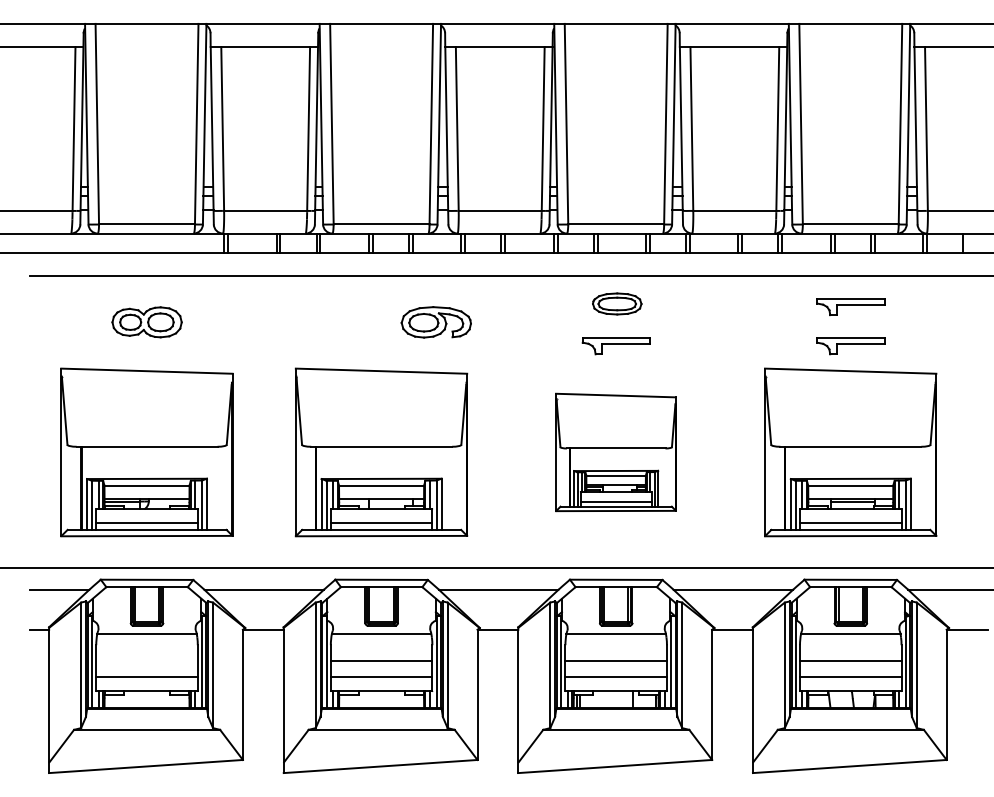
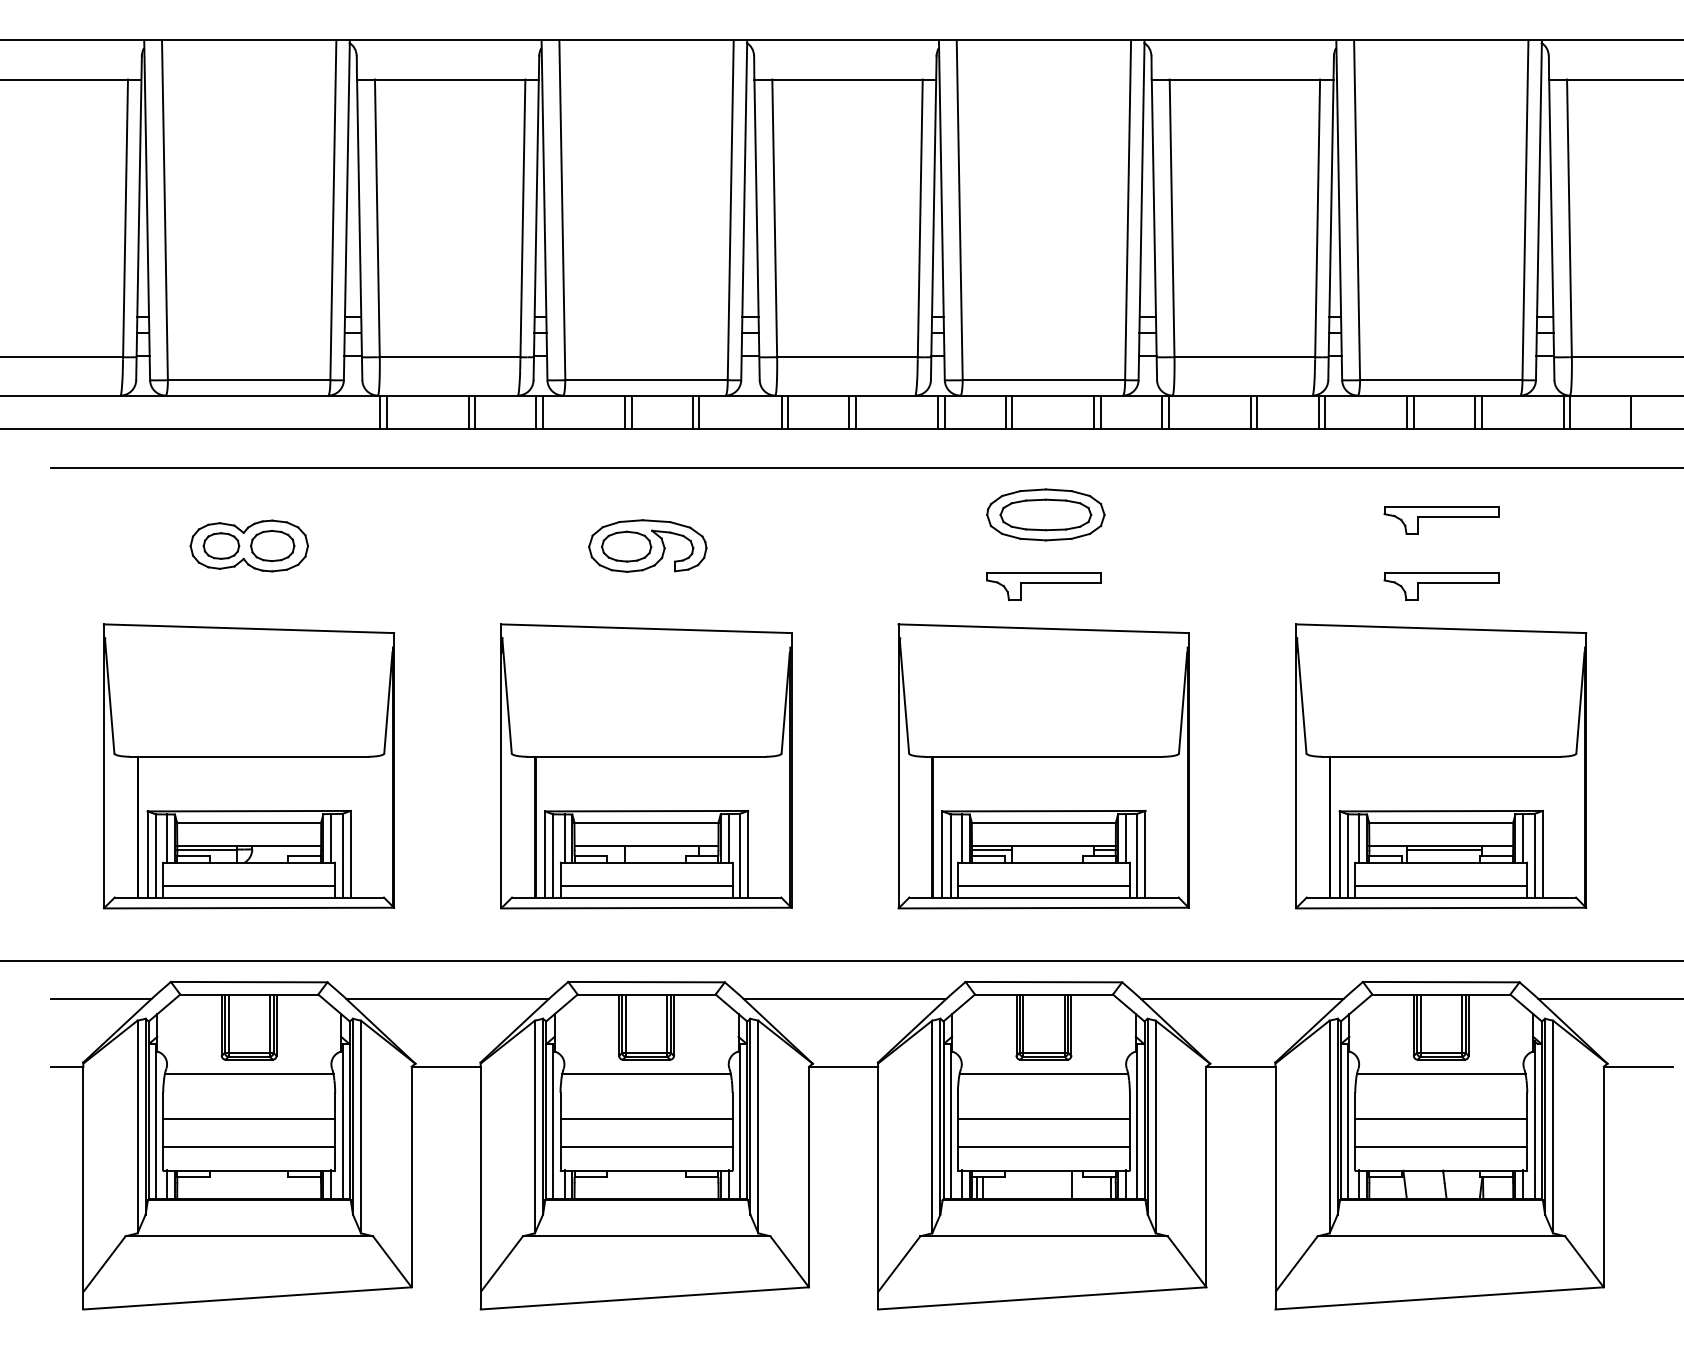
part: (616, 303) -> (1044, 514), size x1.43
part: (435, 322) -> (646, 546), moved
part: (615, 452) -> (1042, 766), size x1.43
line: (146, 660) -> (248, 1118), added

